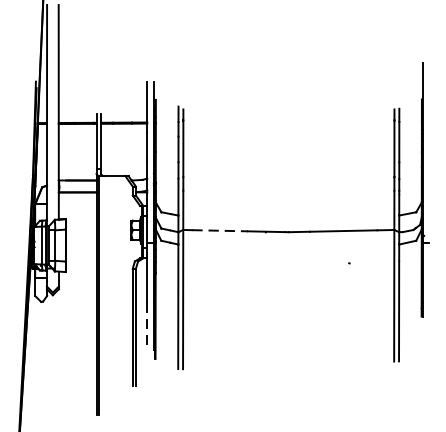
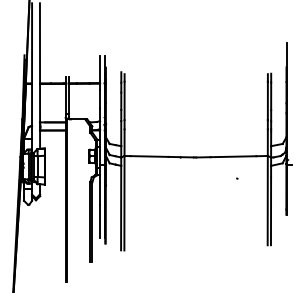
line: (220, 230) -> (149, 156), dashed -> solid
line: (147, 326) -> (100, 221), dashed -> solid

